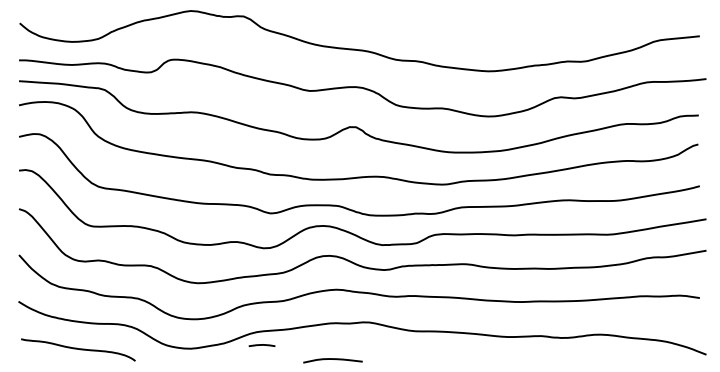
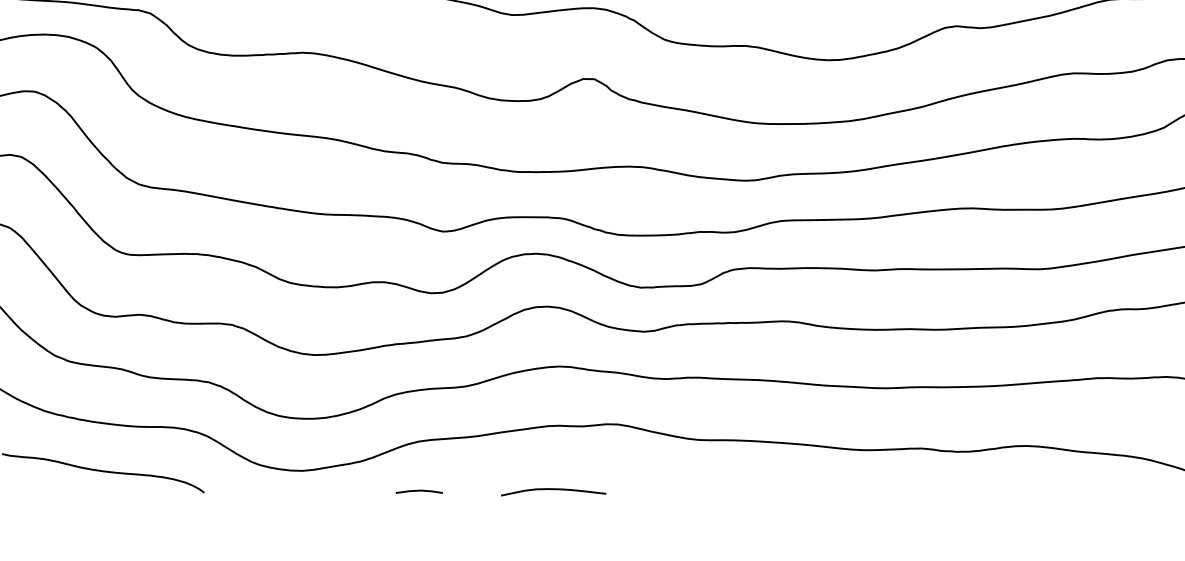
line: (261, 345) -> (418, 491), moved

